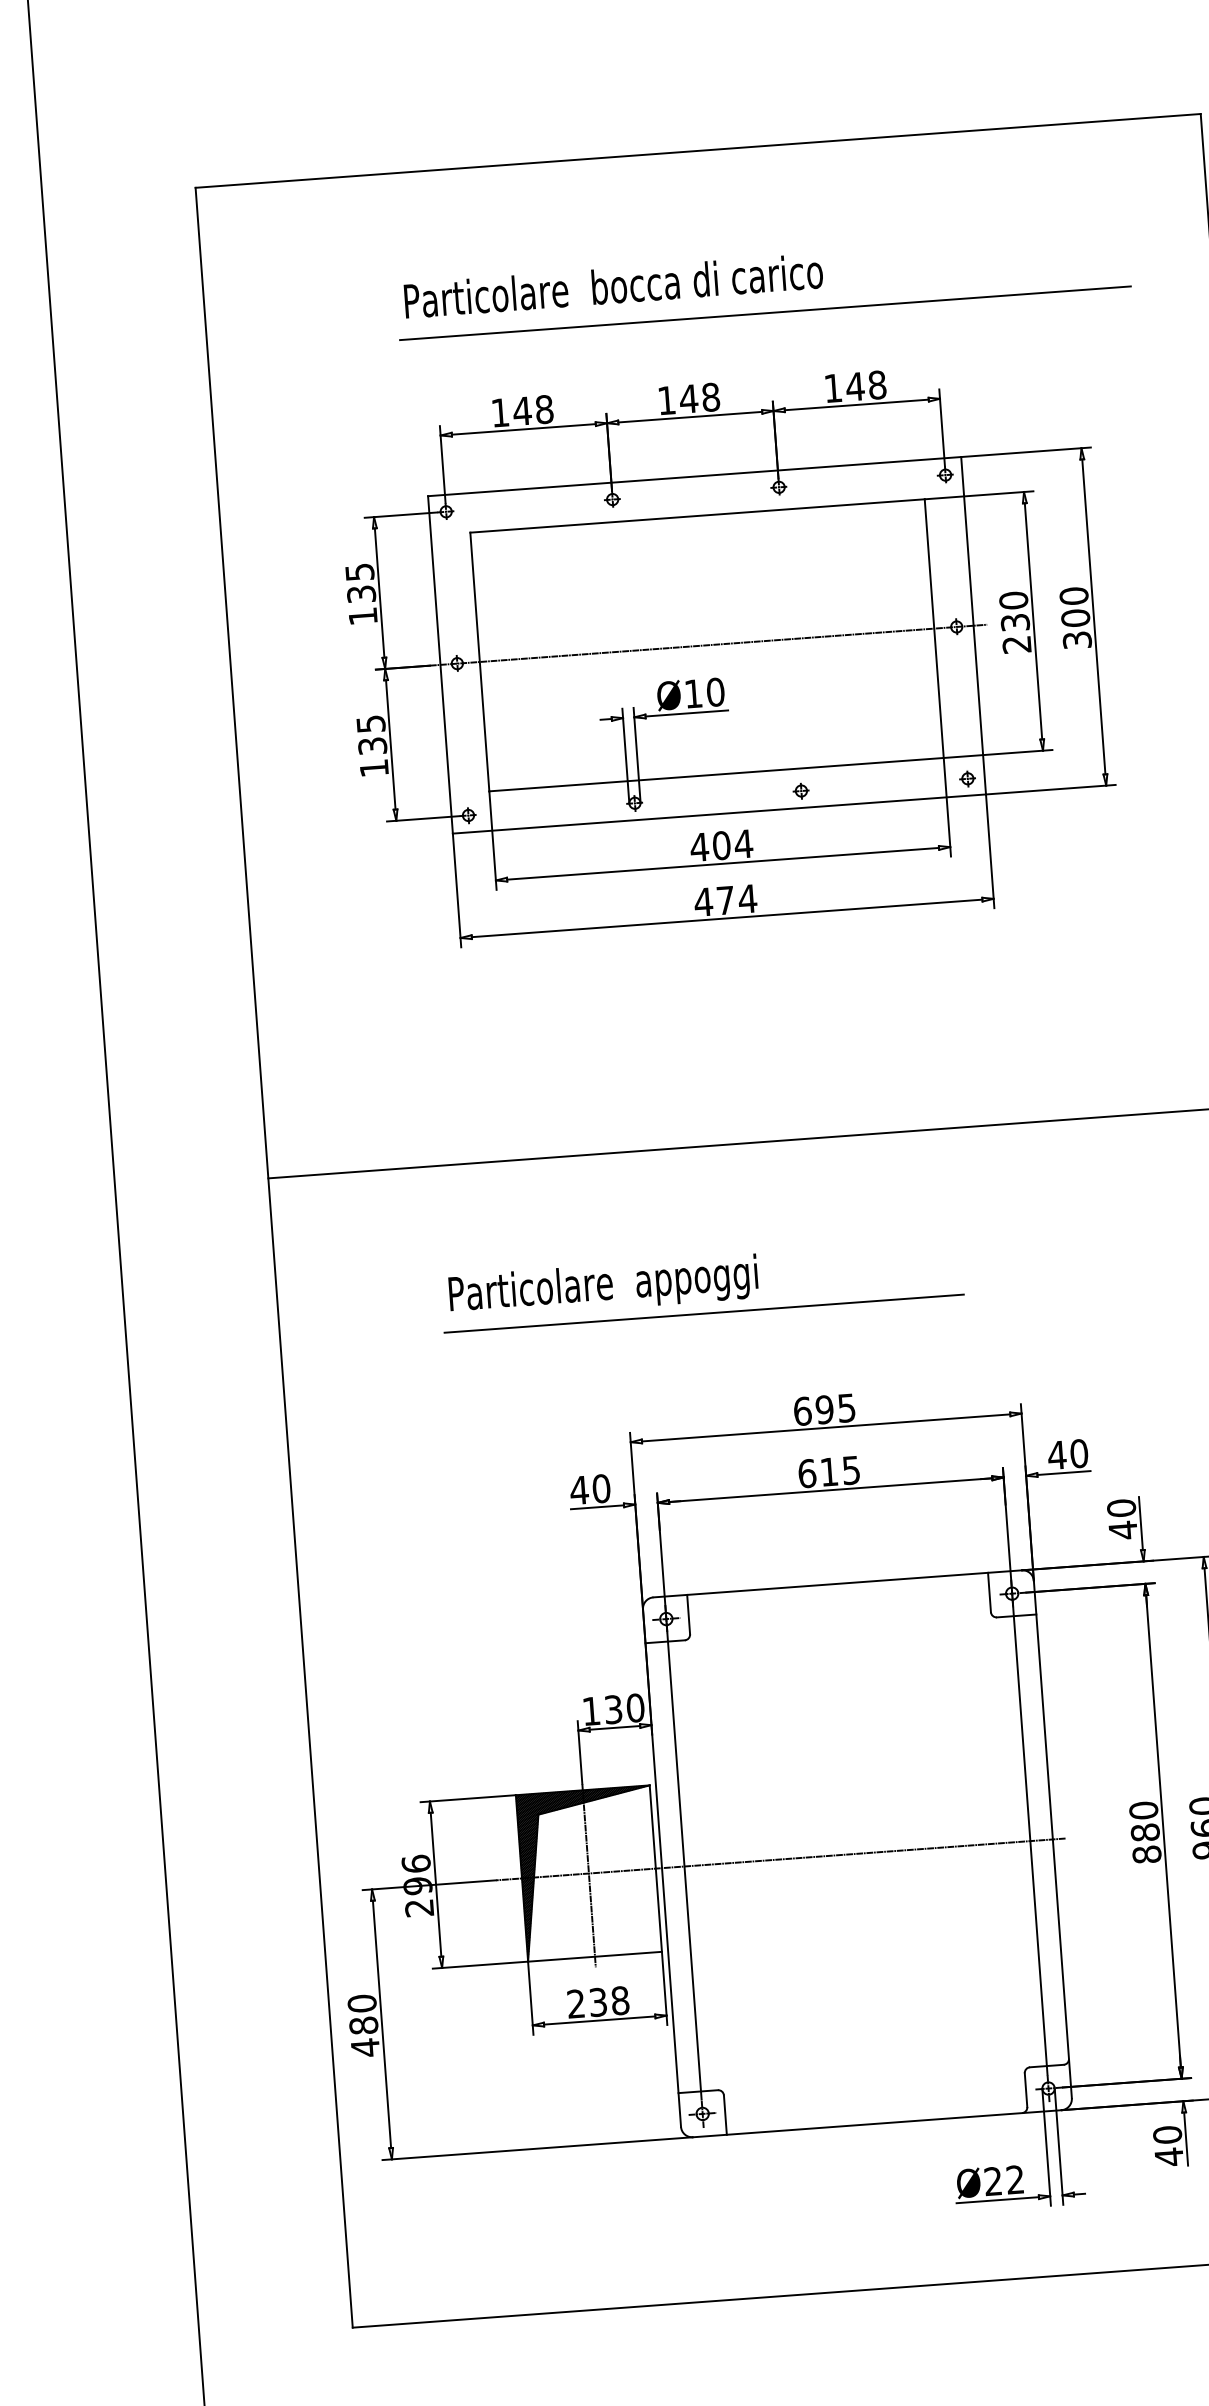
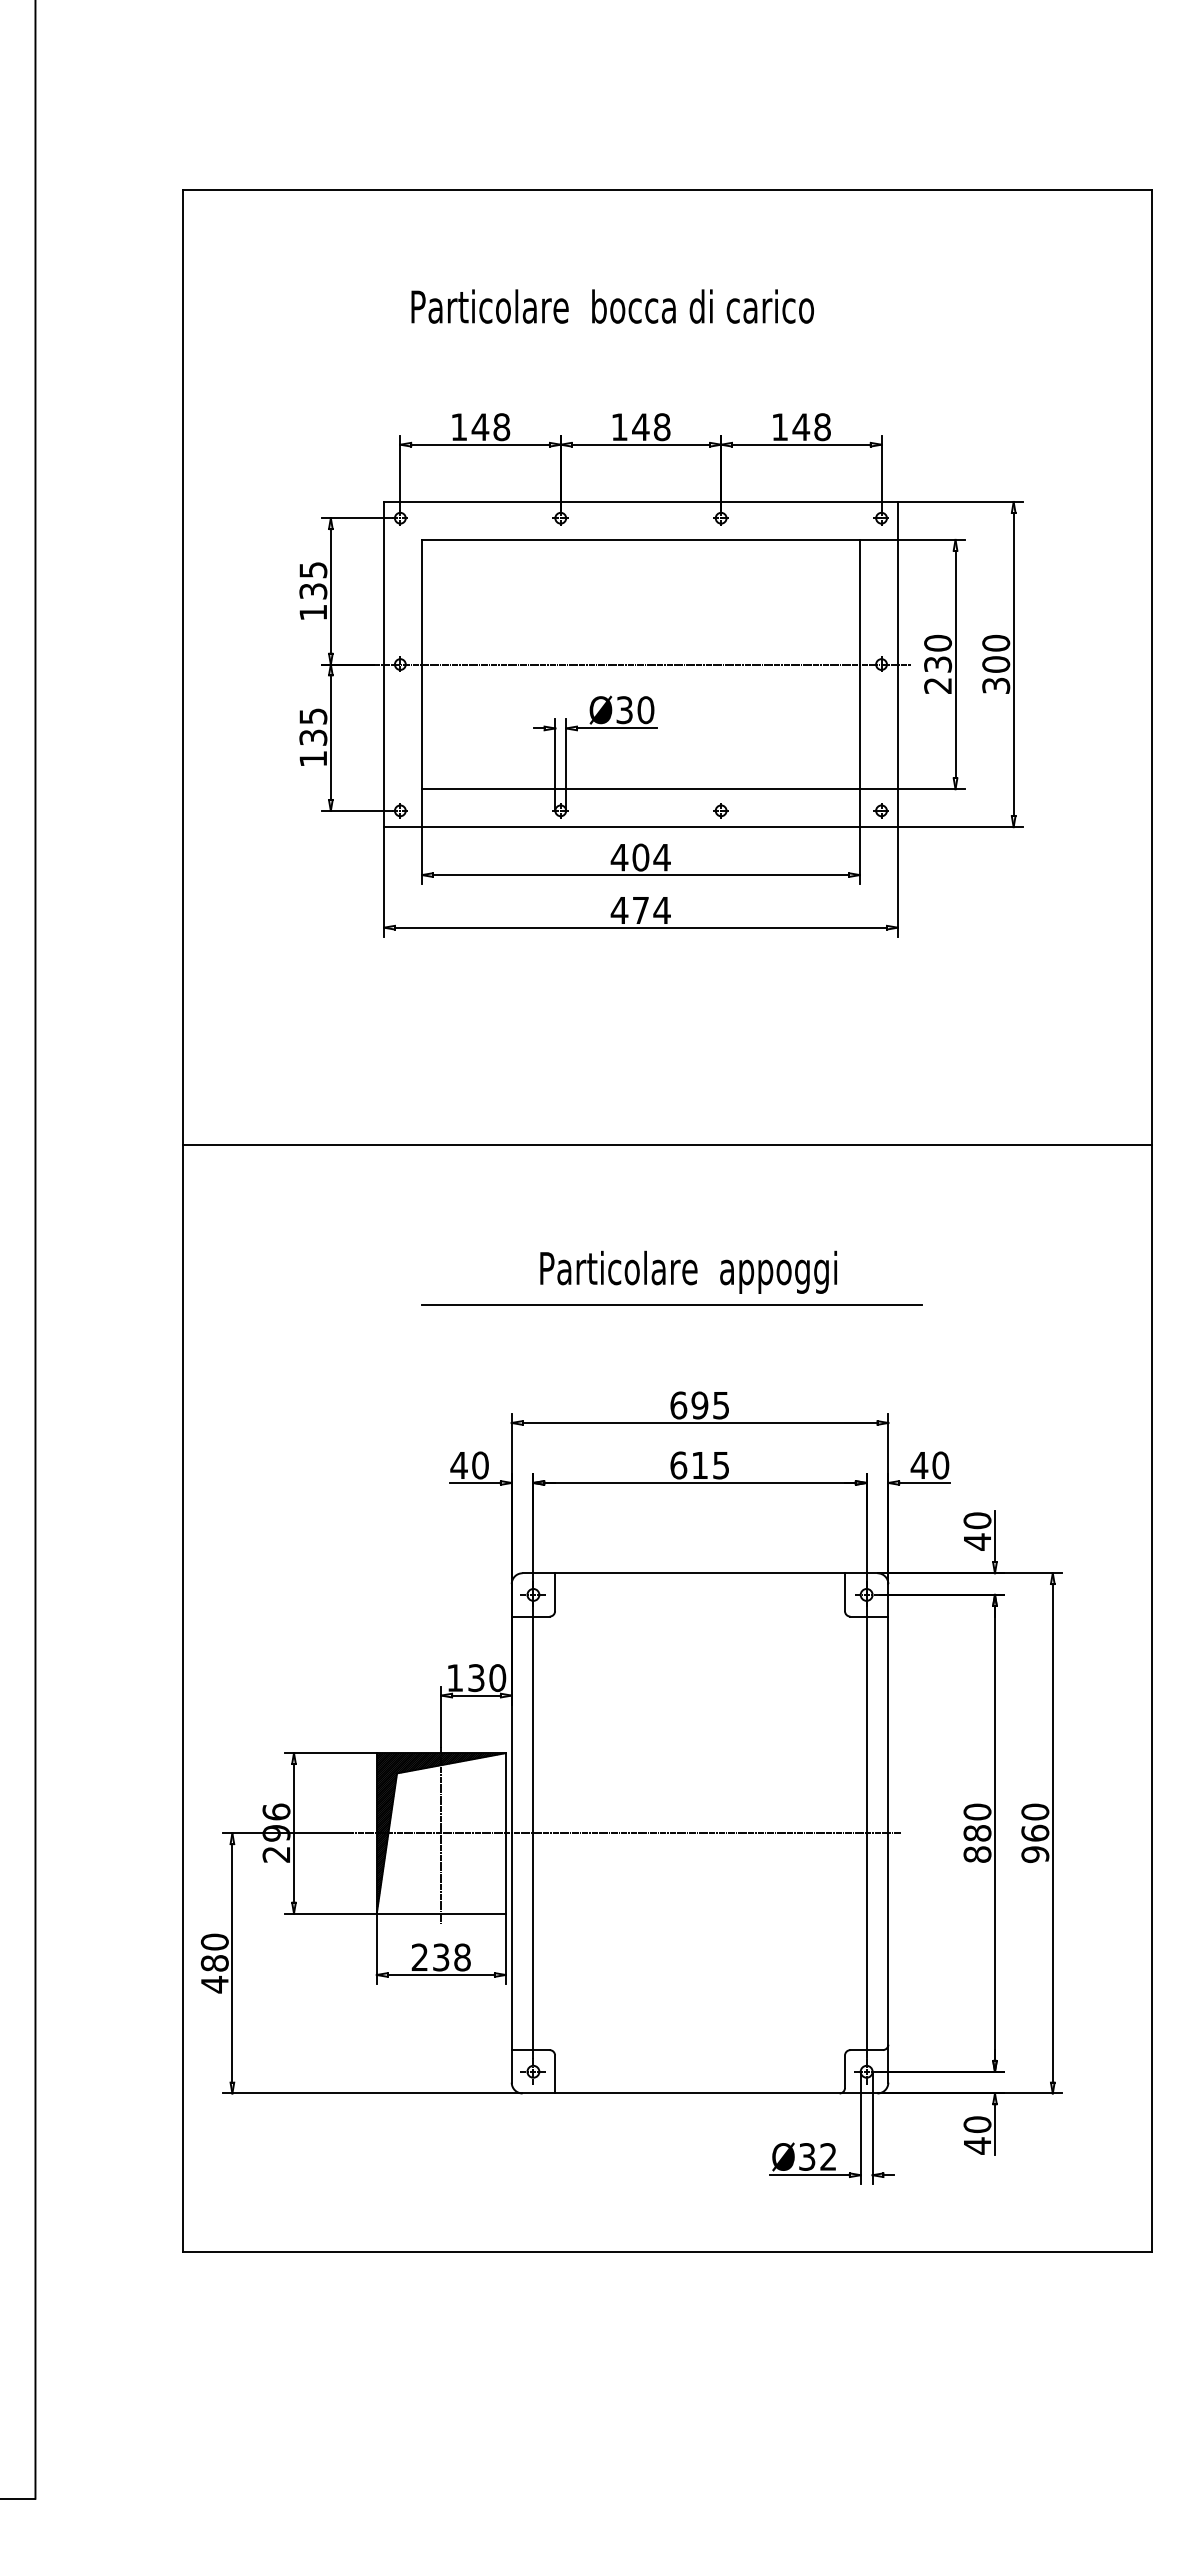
text: (613, 285) -> (612, 306), moved
line: (765, 313) -> (720, 350), removed
text: (693, 694) -> (624, 710), Ø10 -> Ø30
text: (603, 1286) -> (688, 1271), moved
line: (703, 1313) -> (671, 1304), moved
text: (993, 2180) -> (807, 2156), Ø22 -> Ø32

